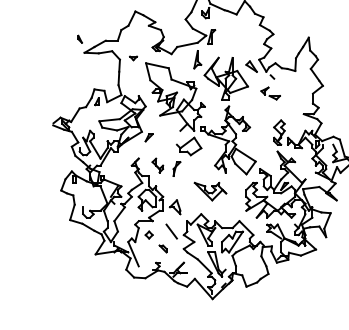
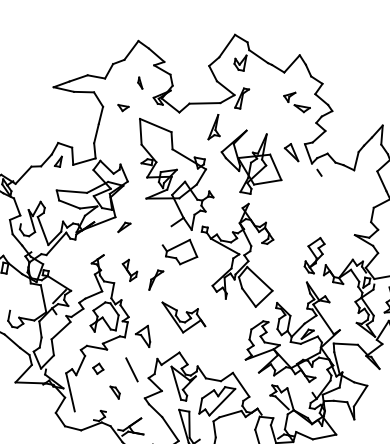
part: (79, 38) -> (139, 81), moved
part: (270, 93) -> (296, 101), moved
part: (210, 191) -> (182, 319), moved

